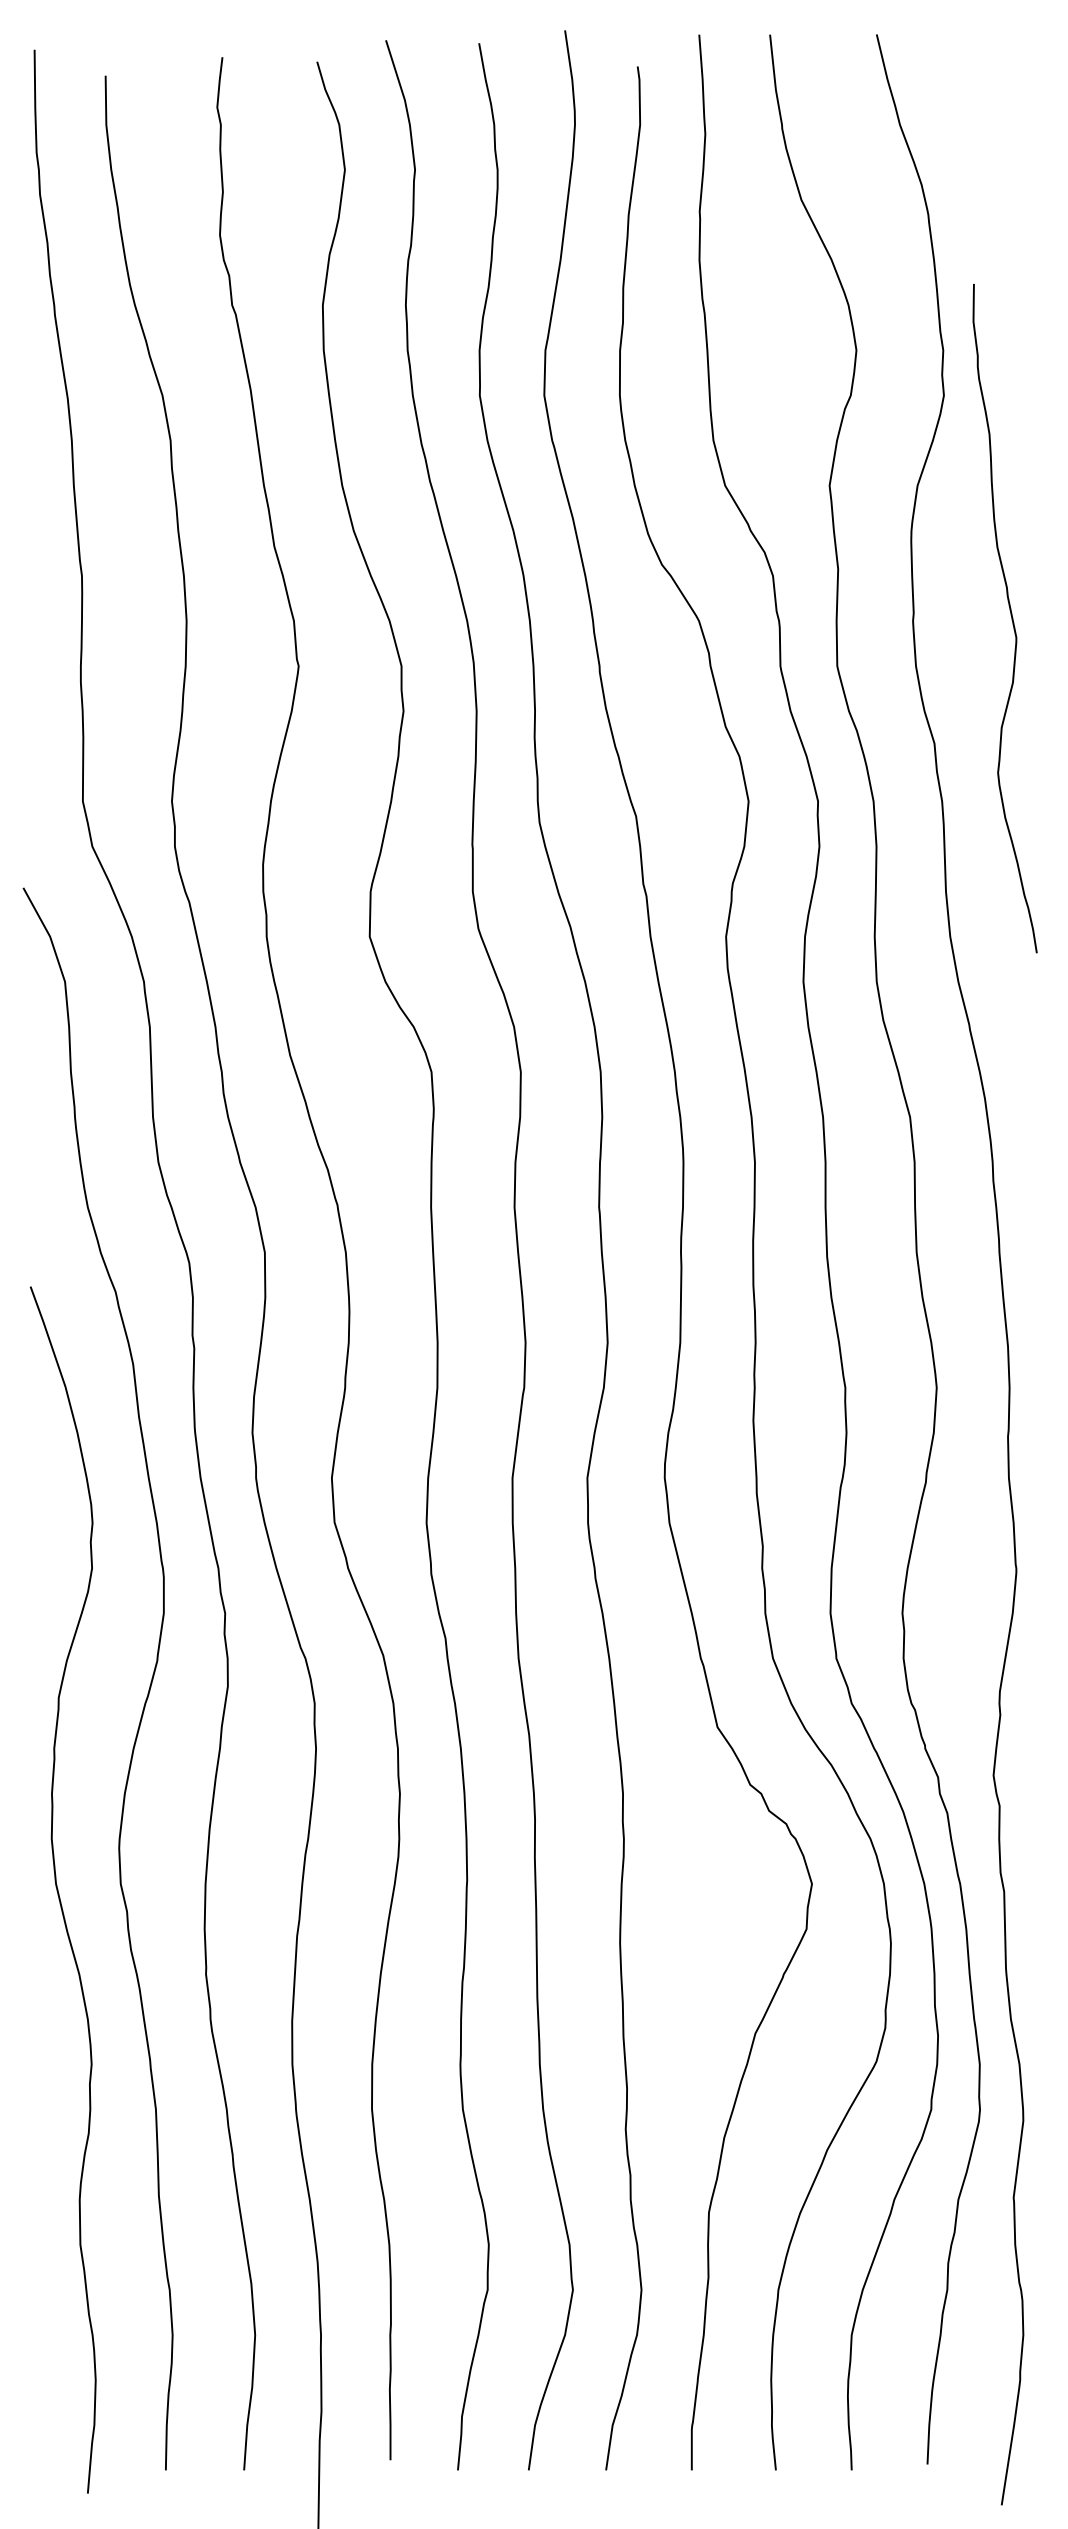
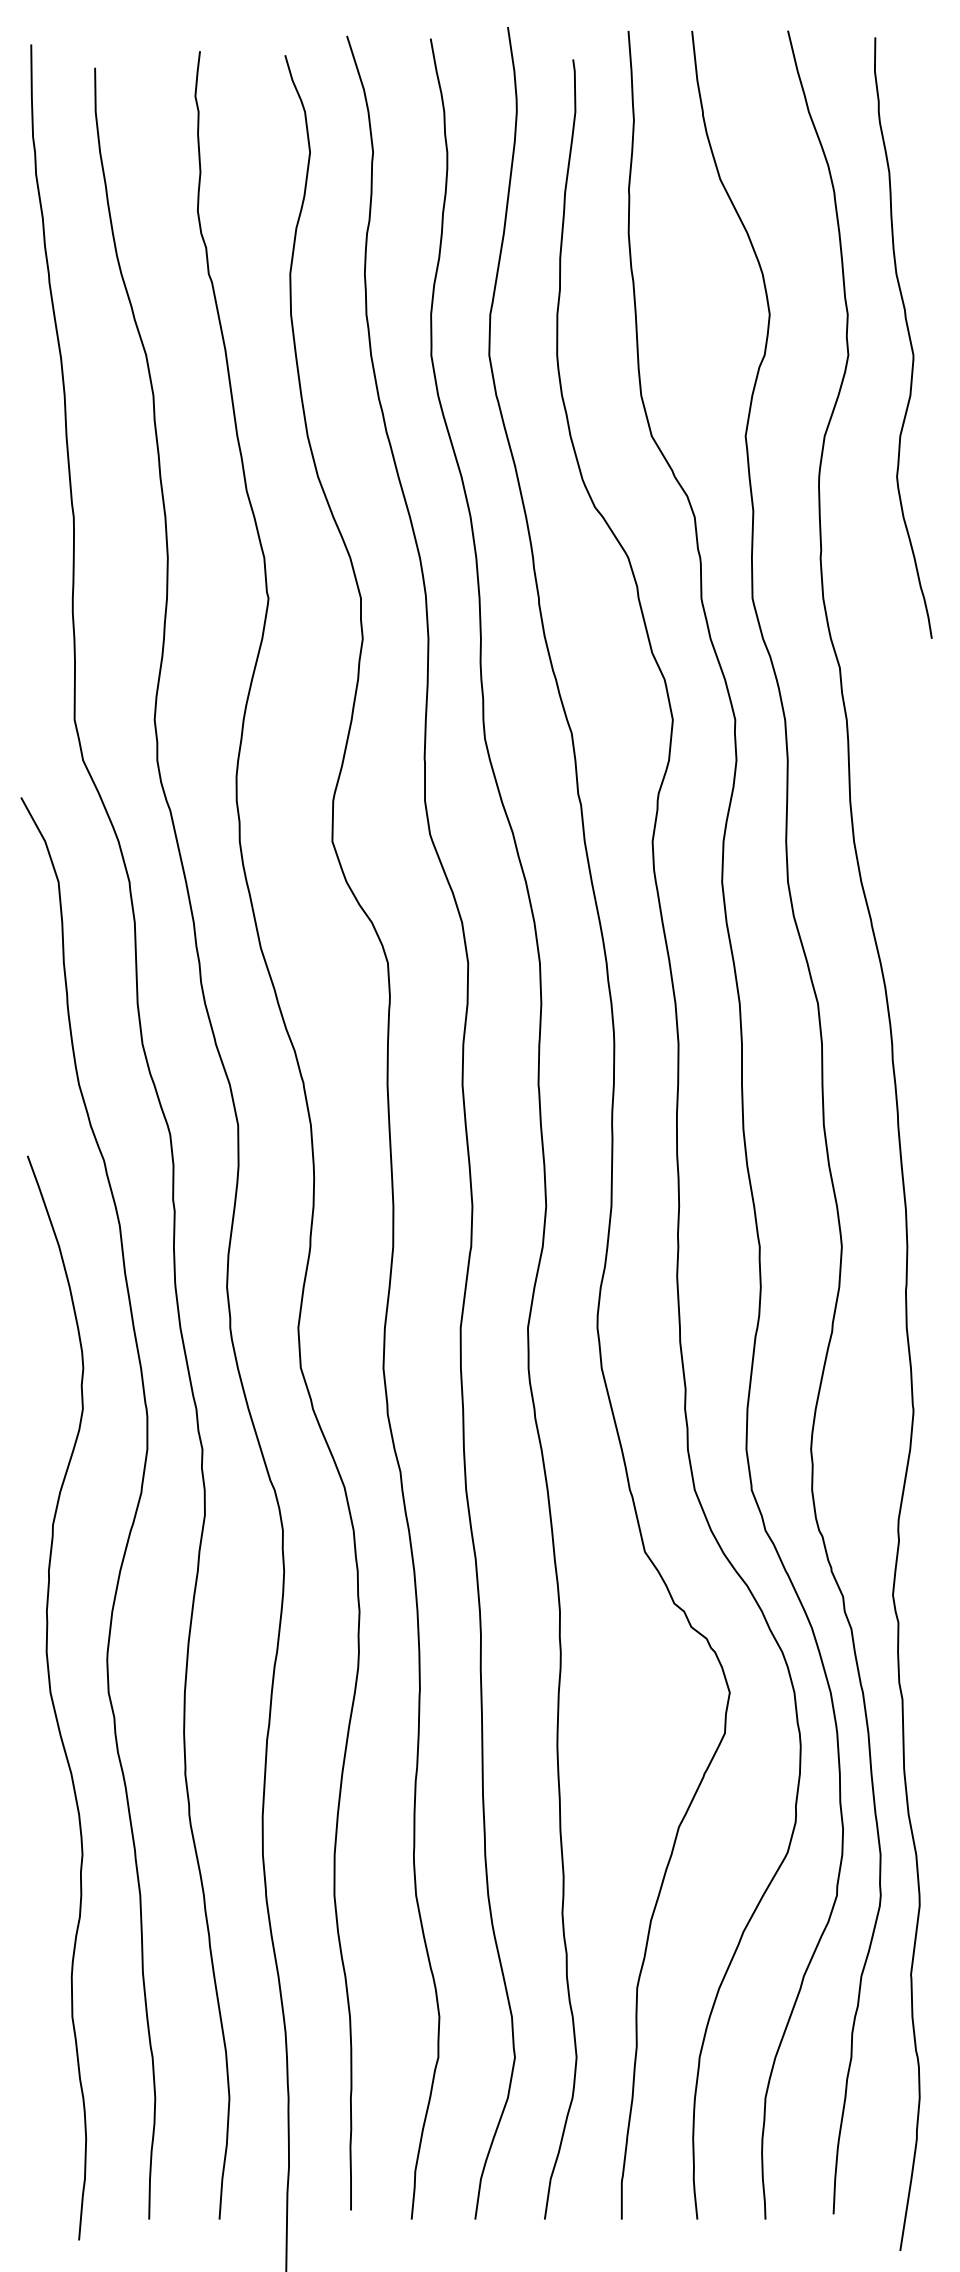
curve: (1010, 615) -> (908, 335), moved

